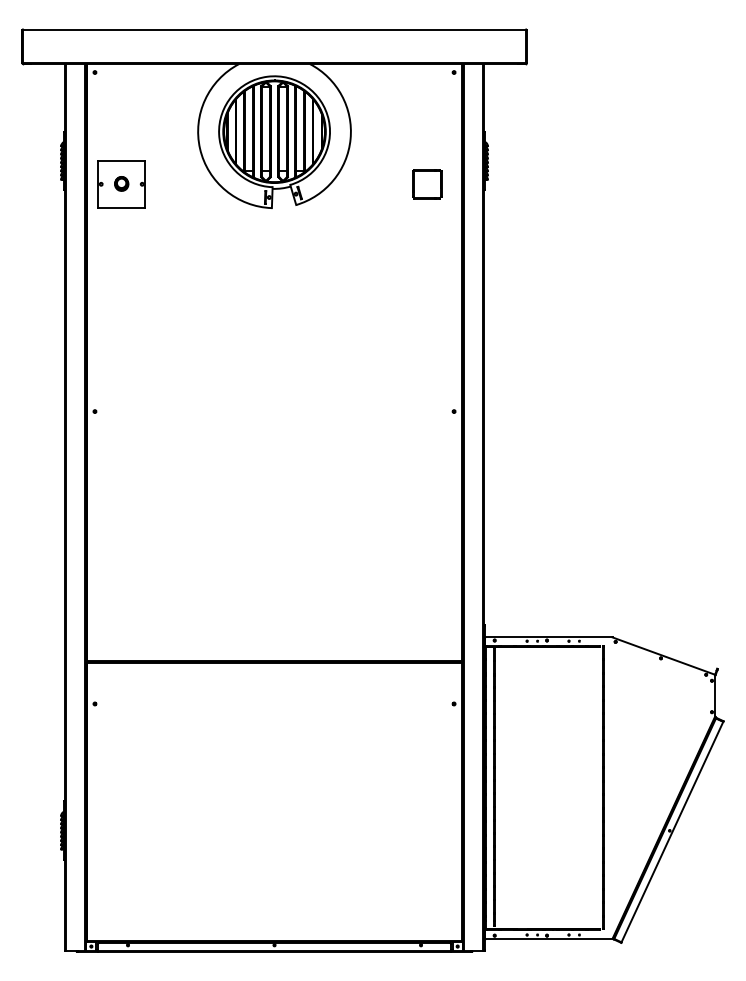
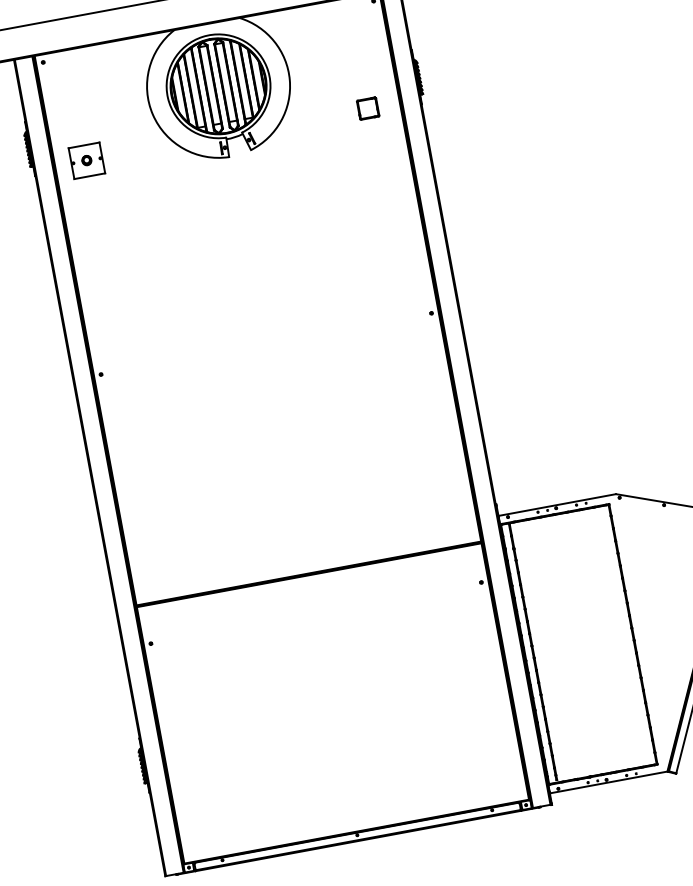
part: (121, 184) -> (86, 161), size x0.71
part: (427, 184) -> (368, 108), size x0.71

